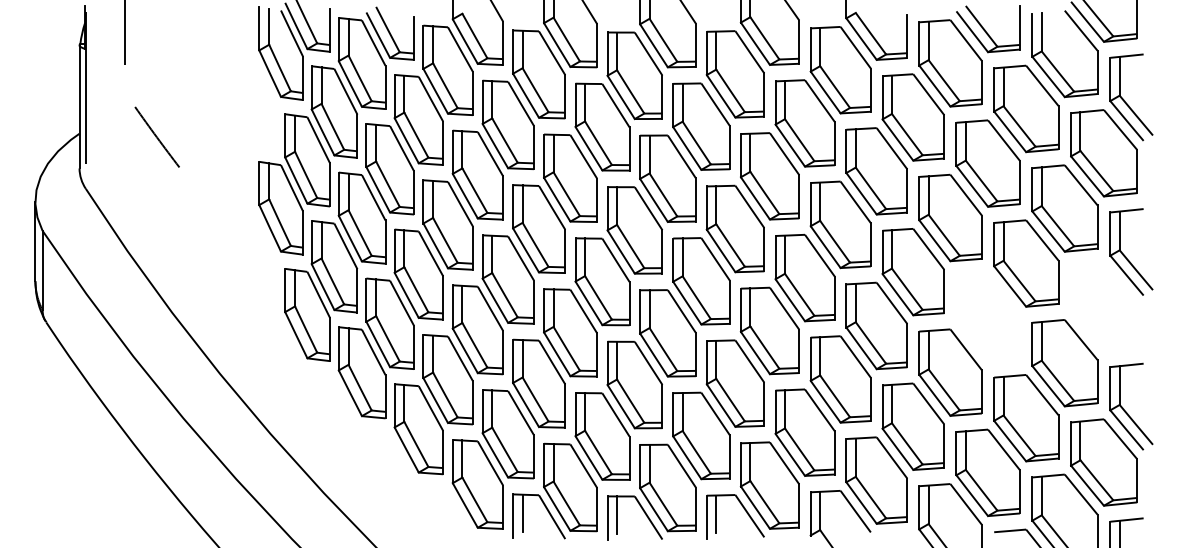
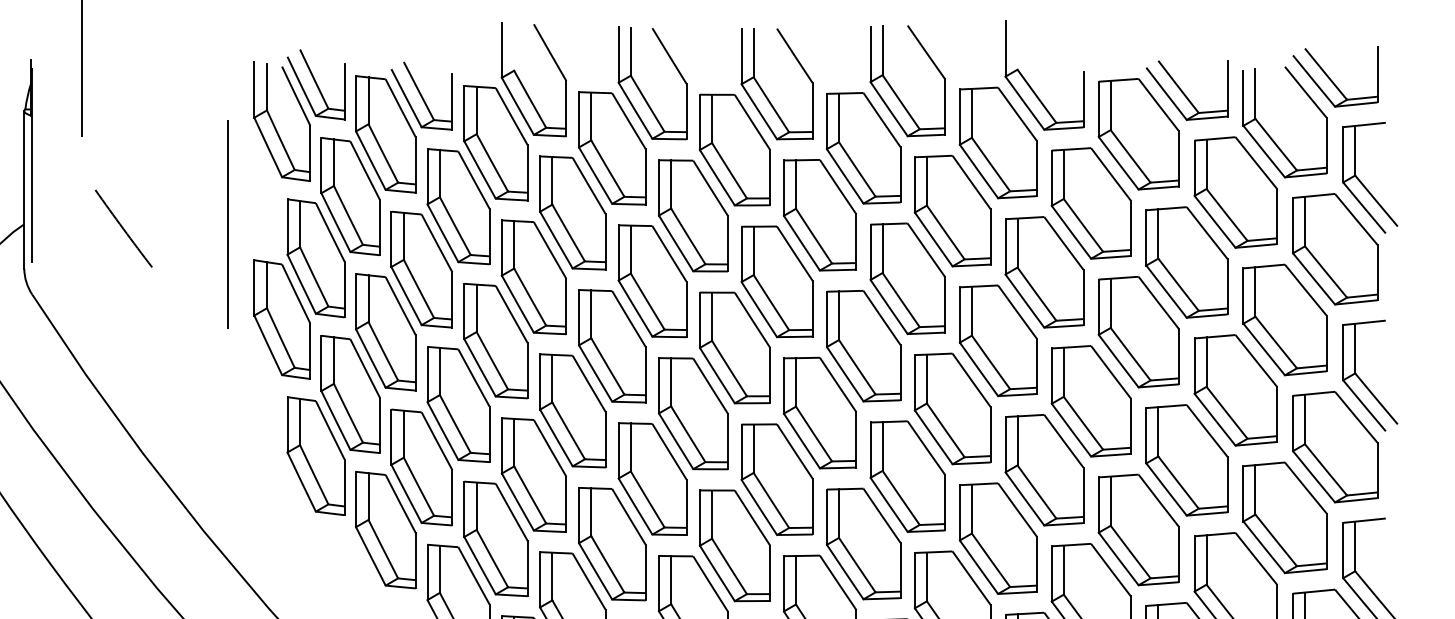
line: (238, 133) -> (227, 223), added
part: (1103, 307) -> (1334, 446), added
part: (987, 318) -> (1186, 460), added

